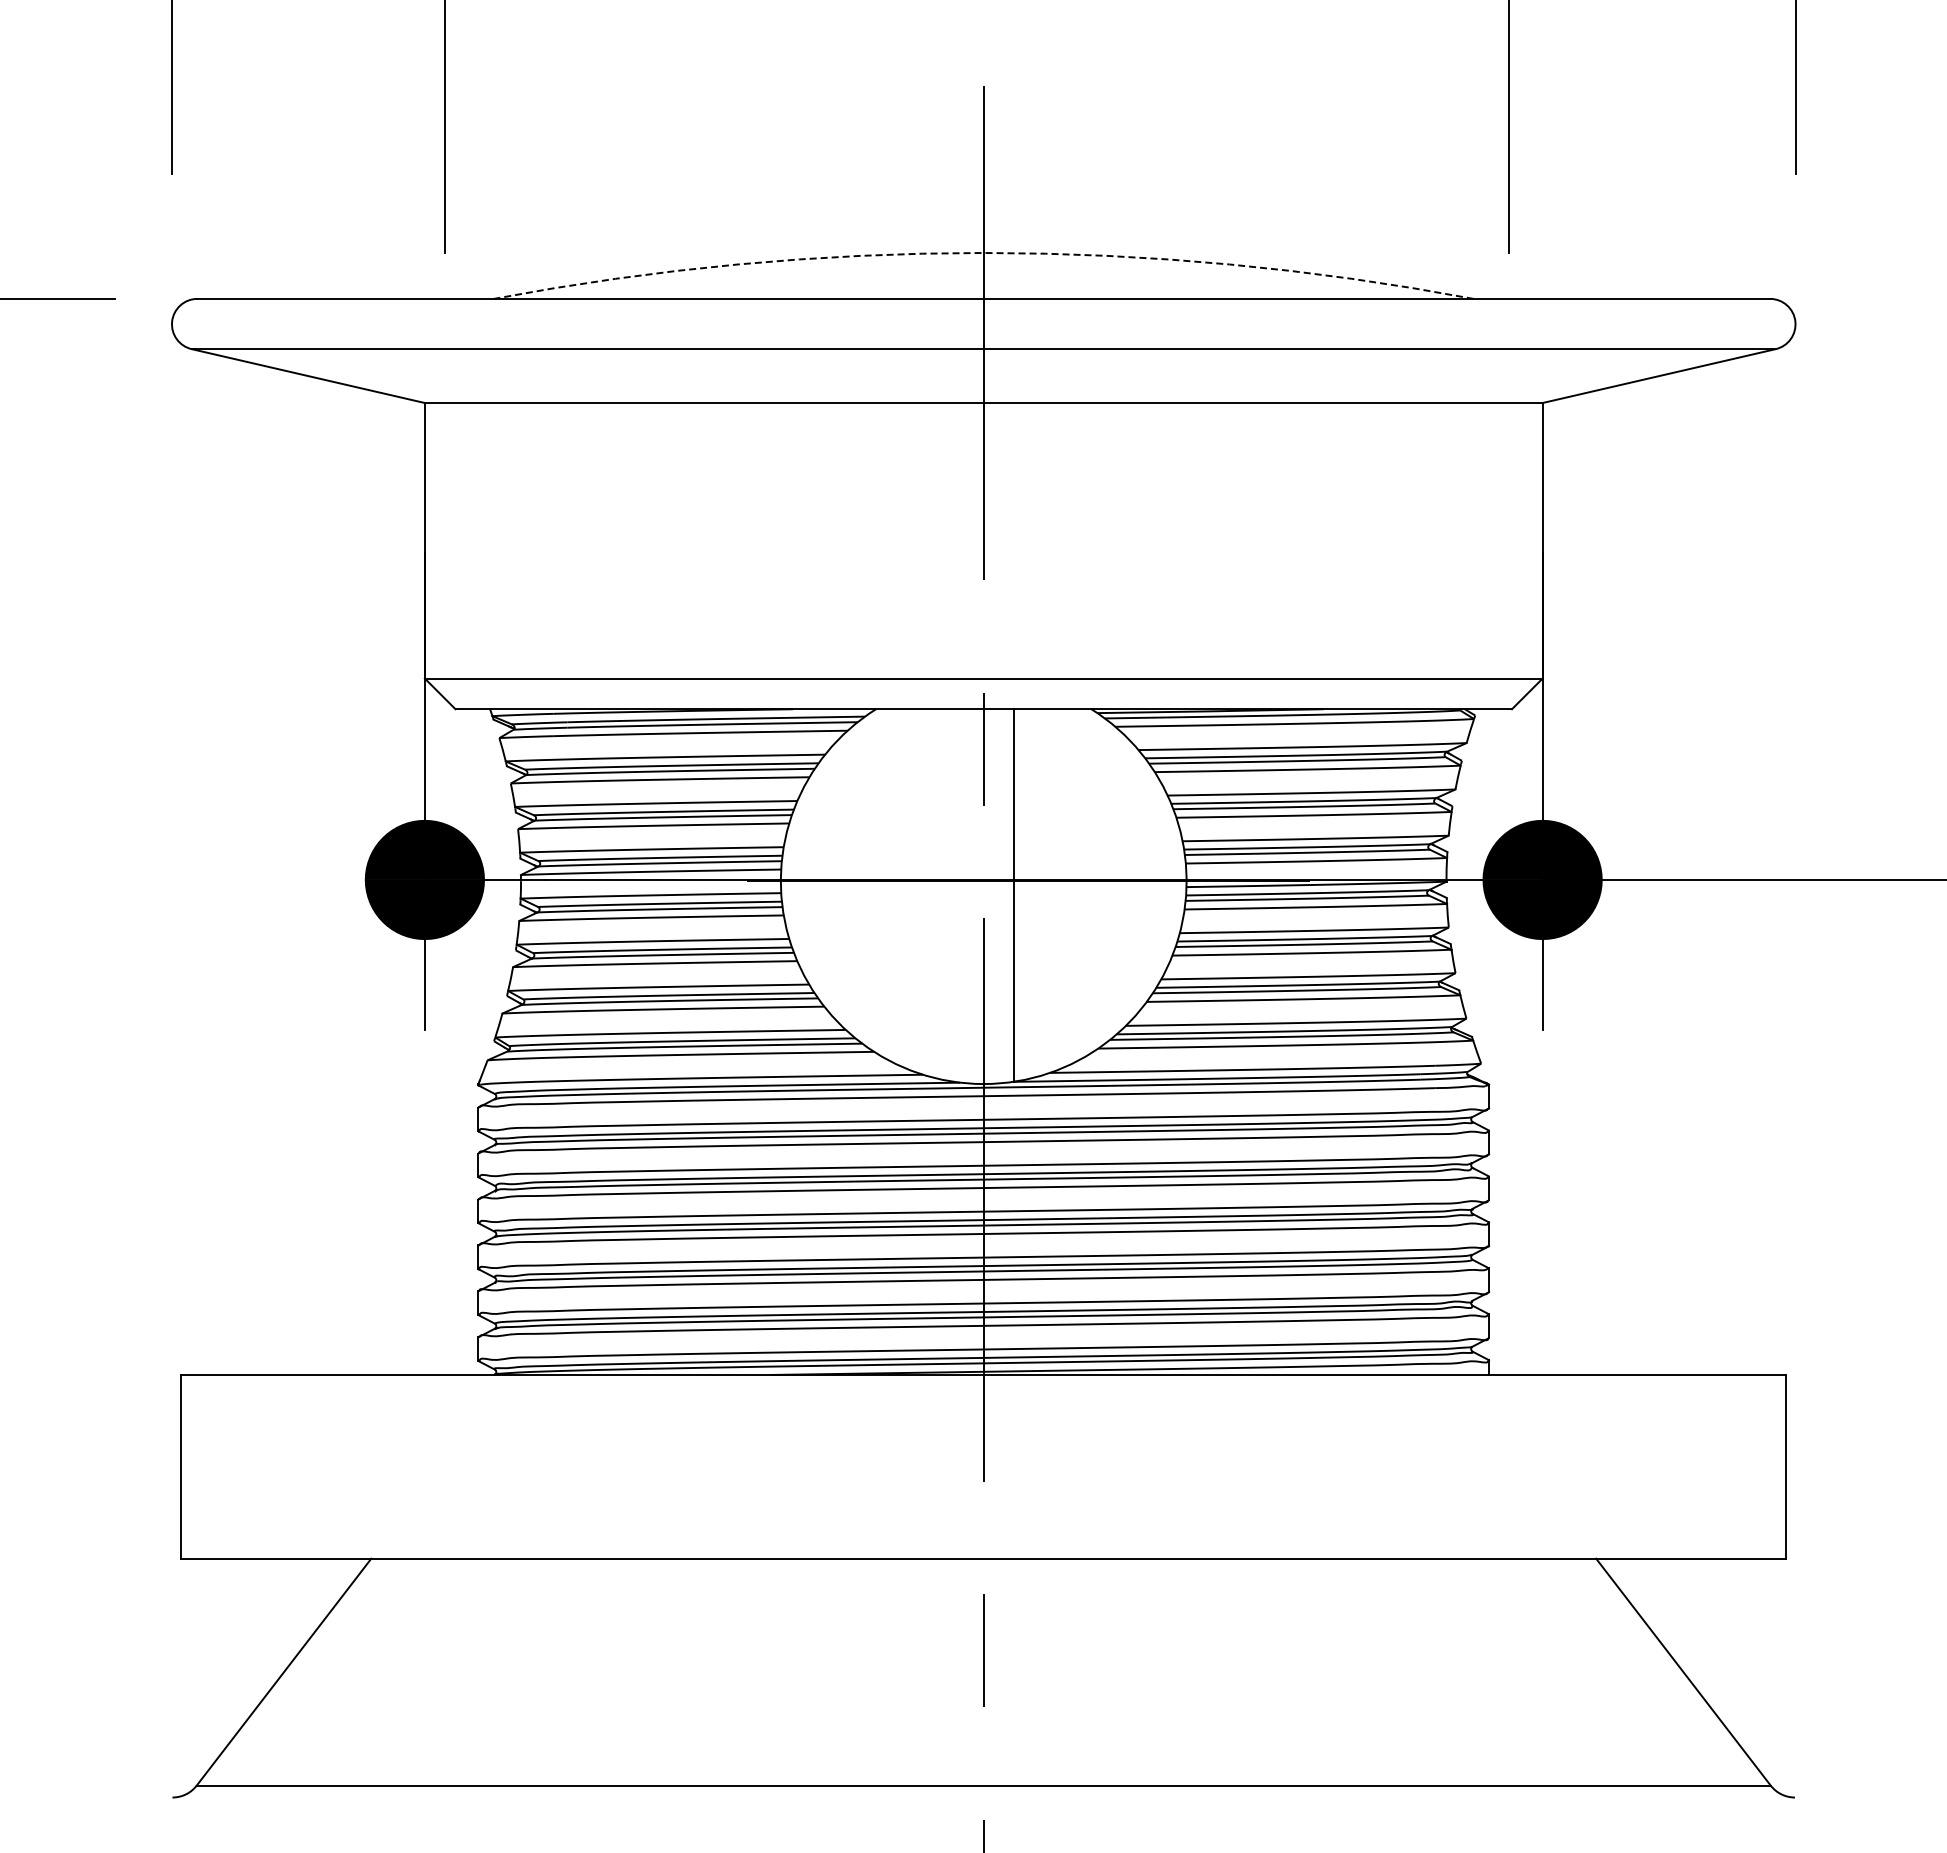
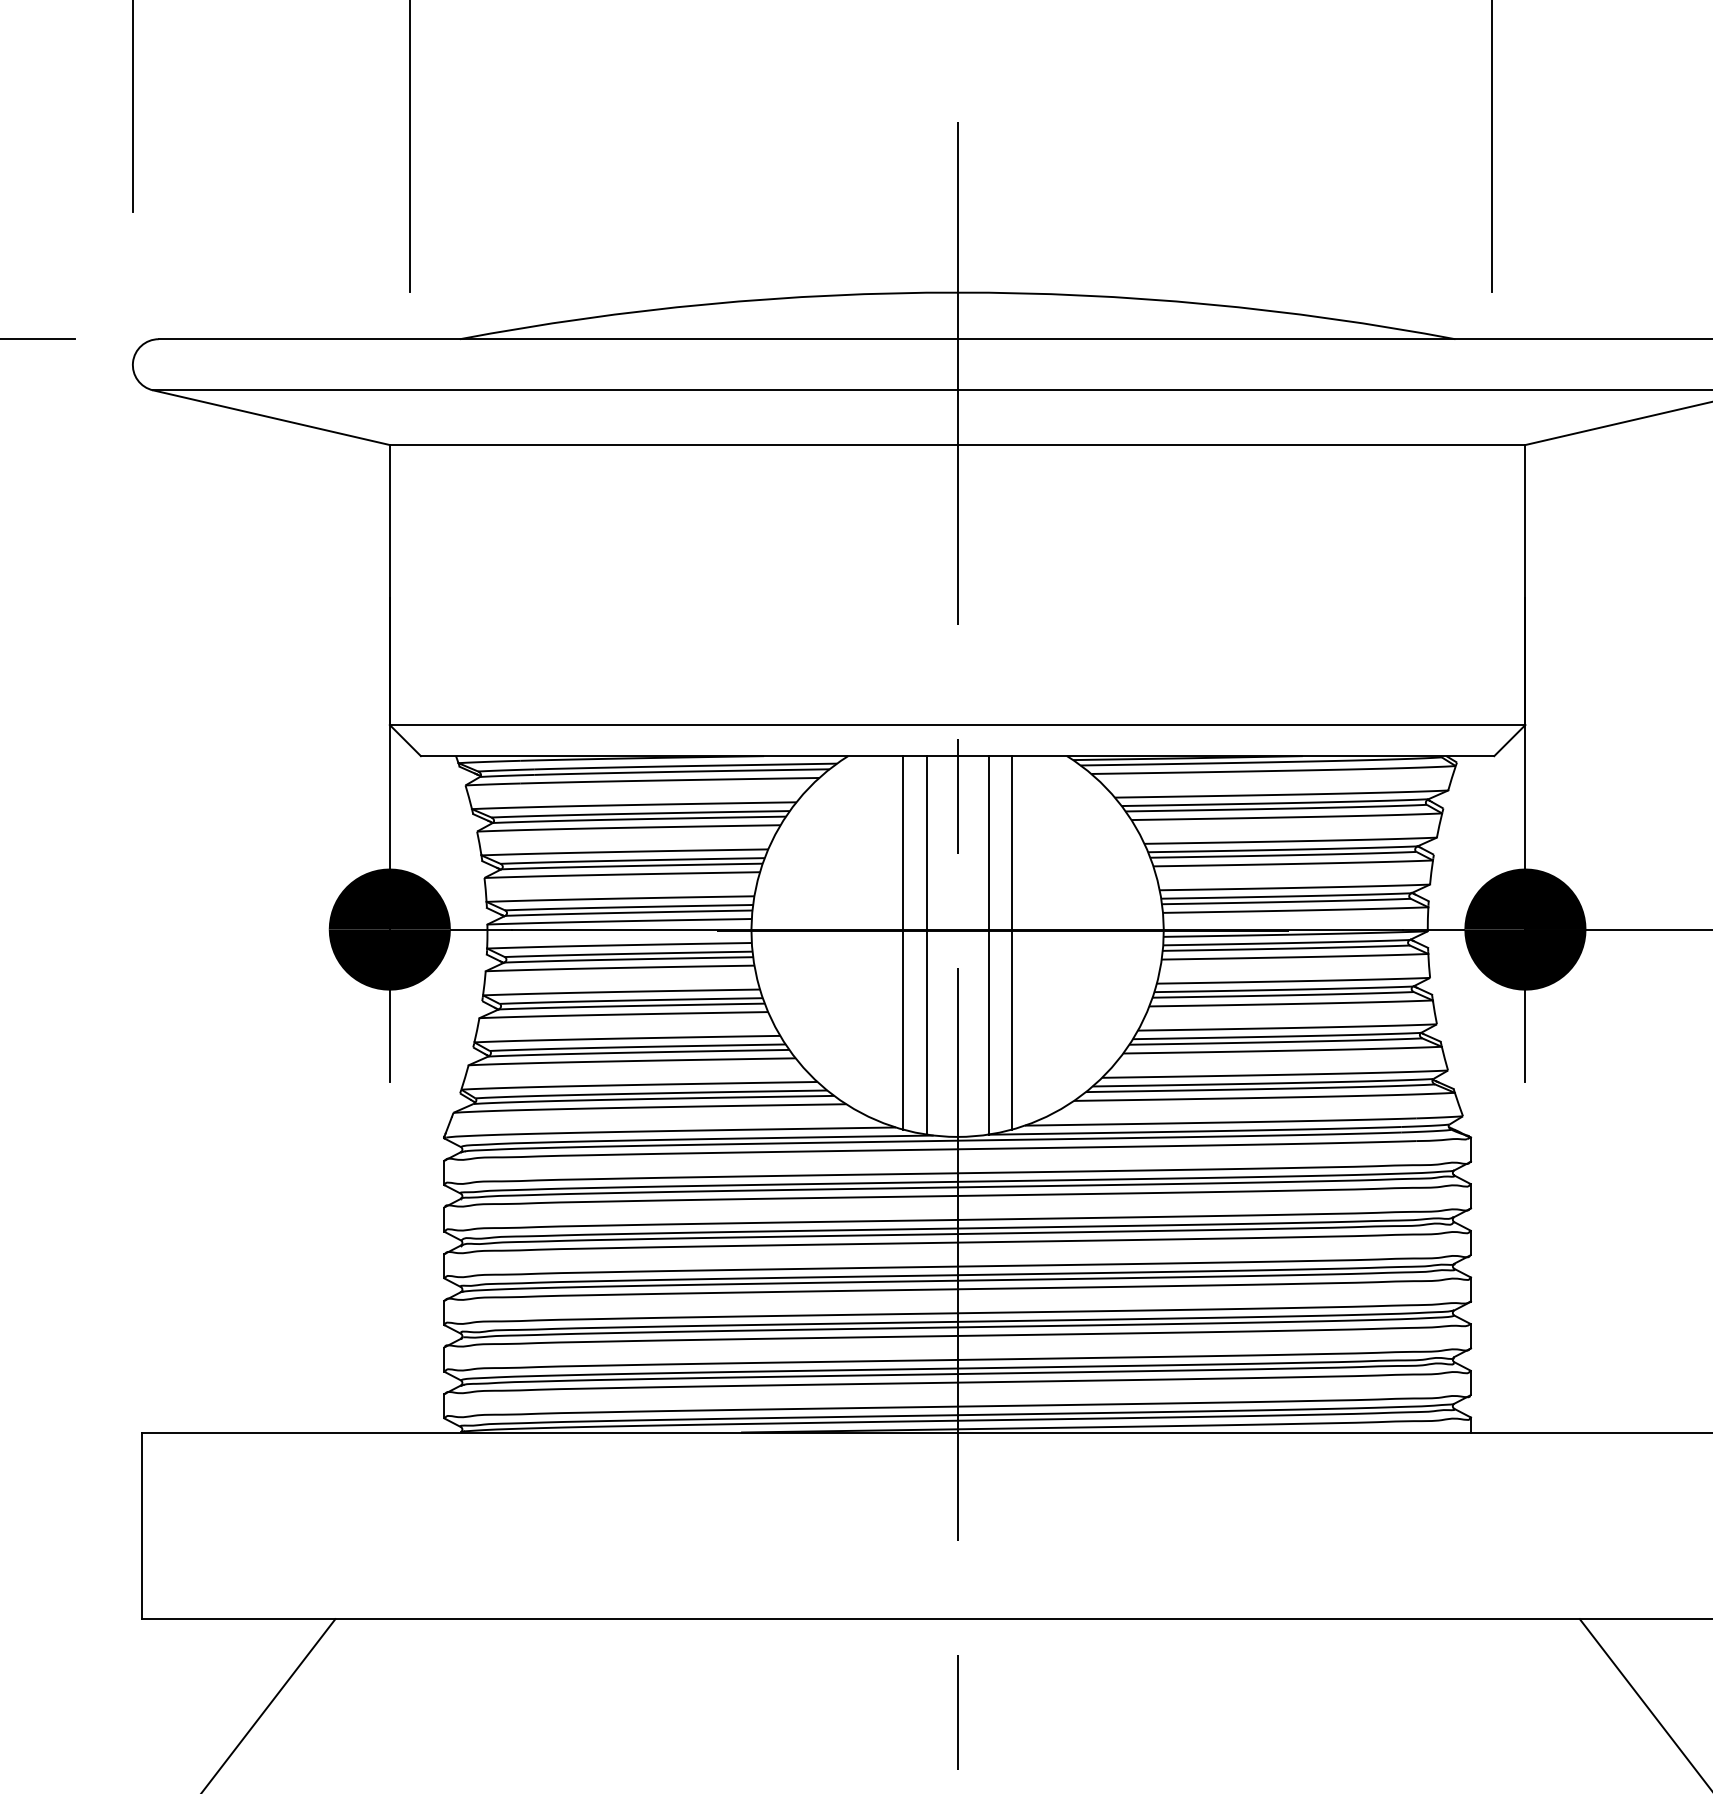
arc: (983, 252) -> (957, 292), dashed -> solid
line: (930, 892) -> (903, 942), added
line: (1037, 892) -> (1012, 942), added
line: (953, 895) -> (926, 945), added

